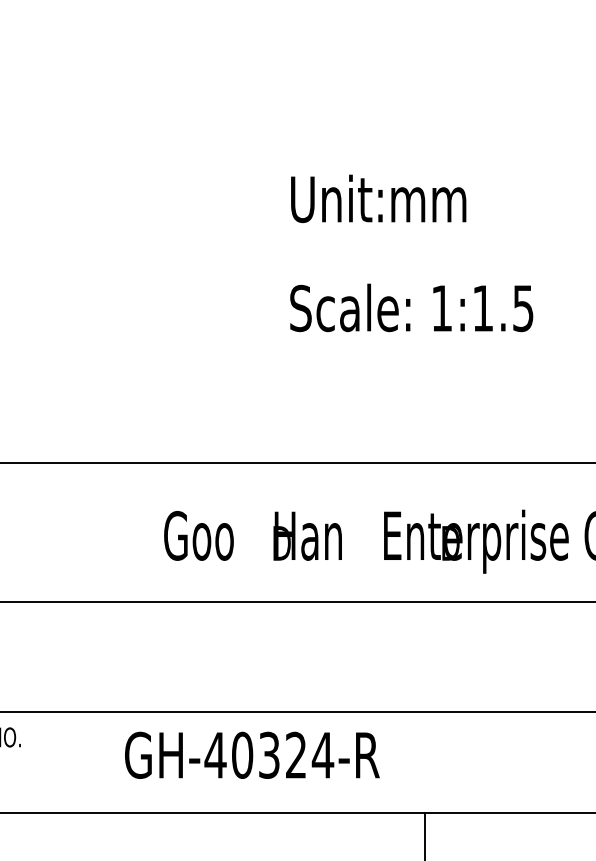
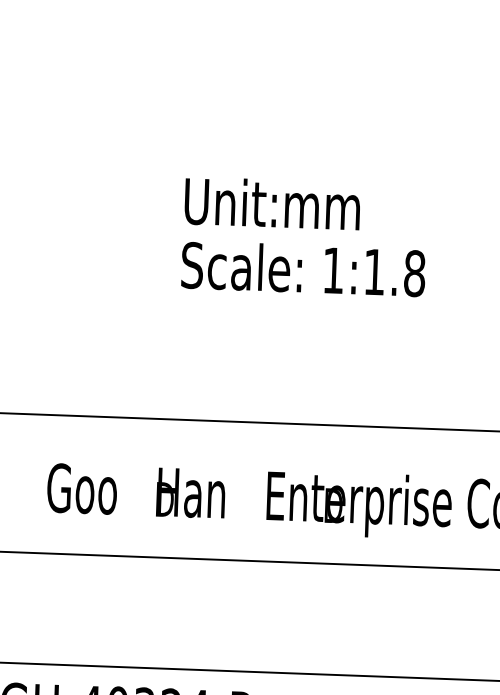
text: (378, 198) -> (272, 203), moved
text: (523, 308) -> (414, 273), 1:1.5 -> 1:1.8

